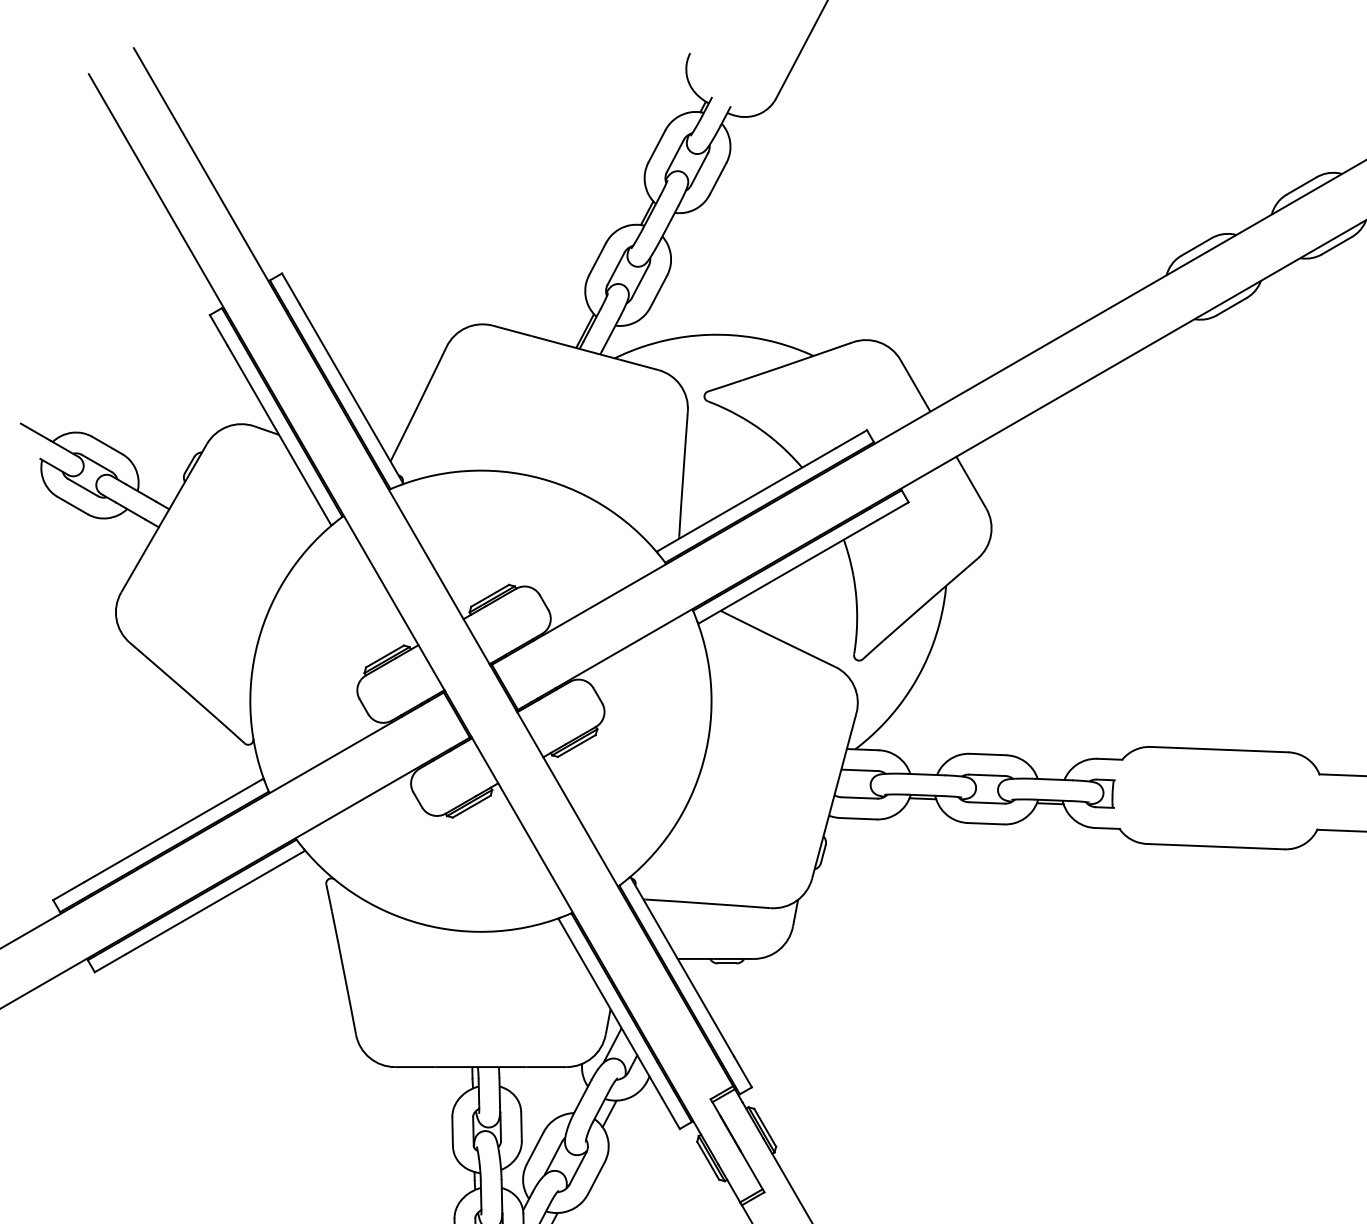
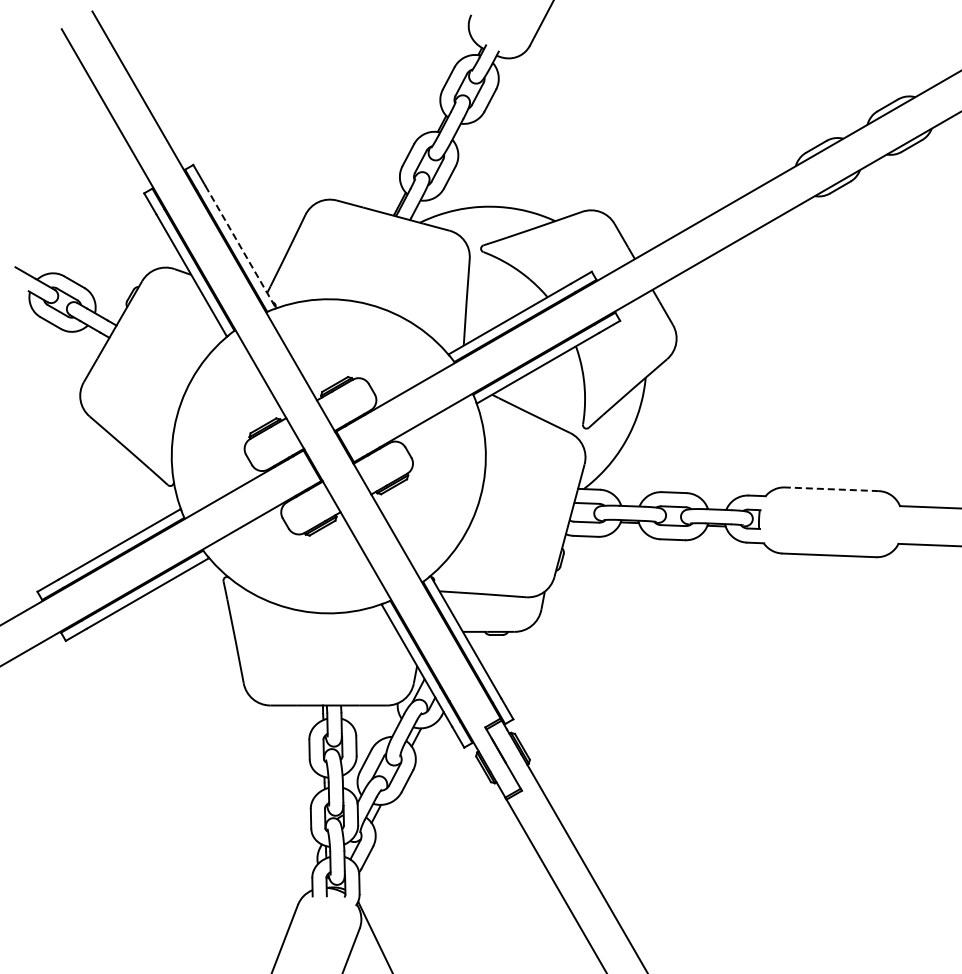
line: (351, 394) -> (240, 247), solid -> dashed
line: (1218, 749) -> (831, 489), solid -> dashed

